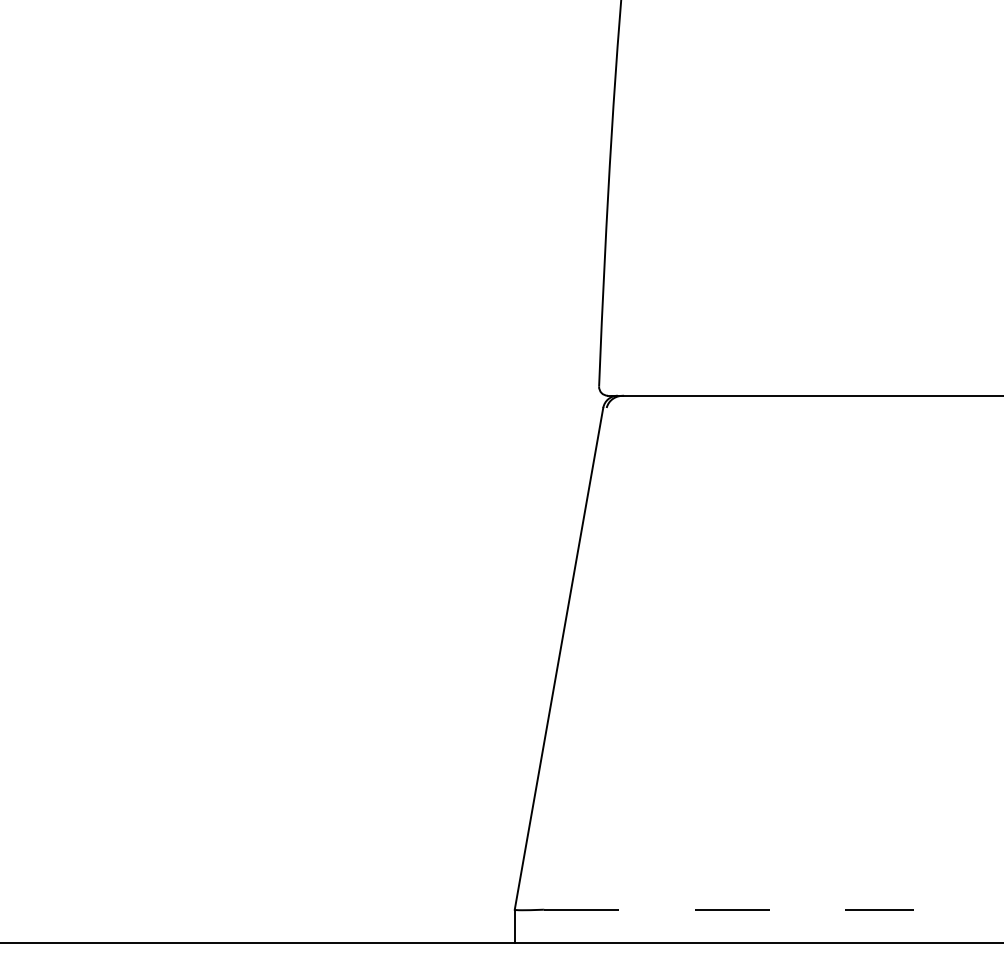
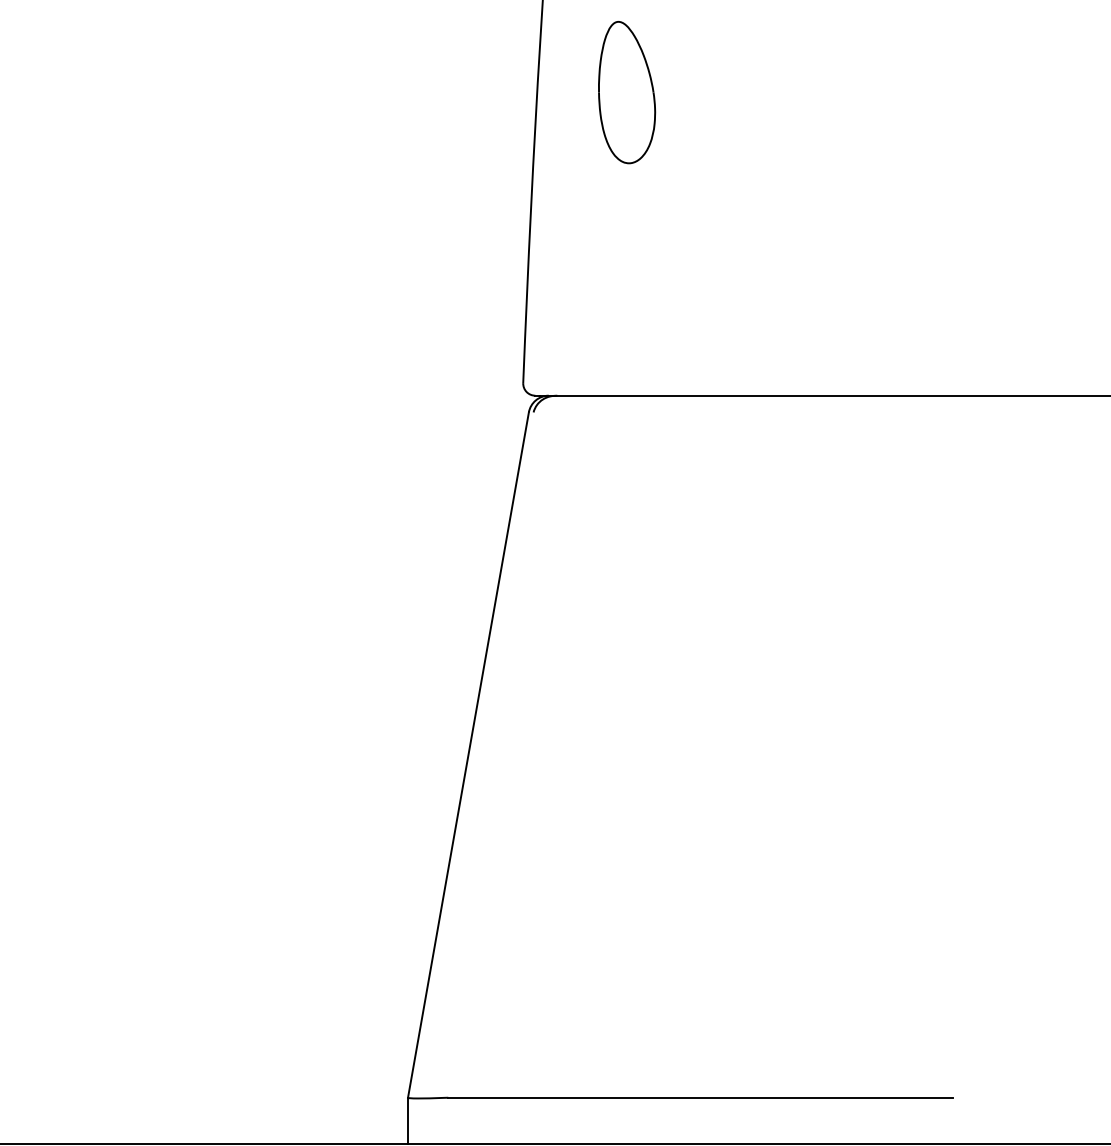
part: (674, 173) -> (626, 92), added
line: (728, 909) -> (699, 1097), dashed -> solid

